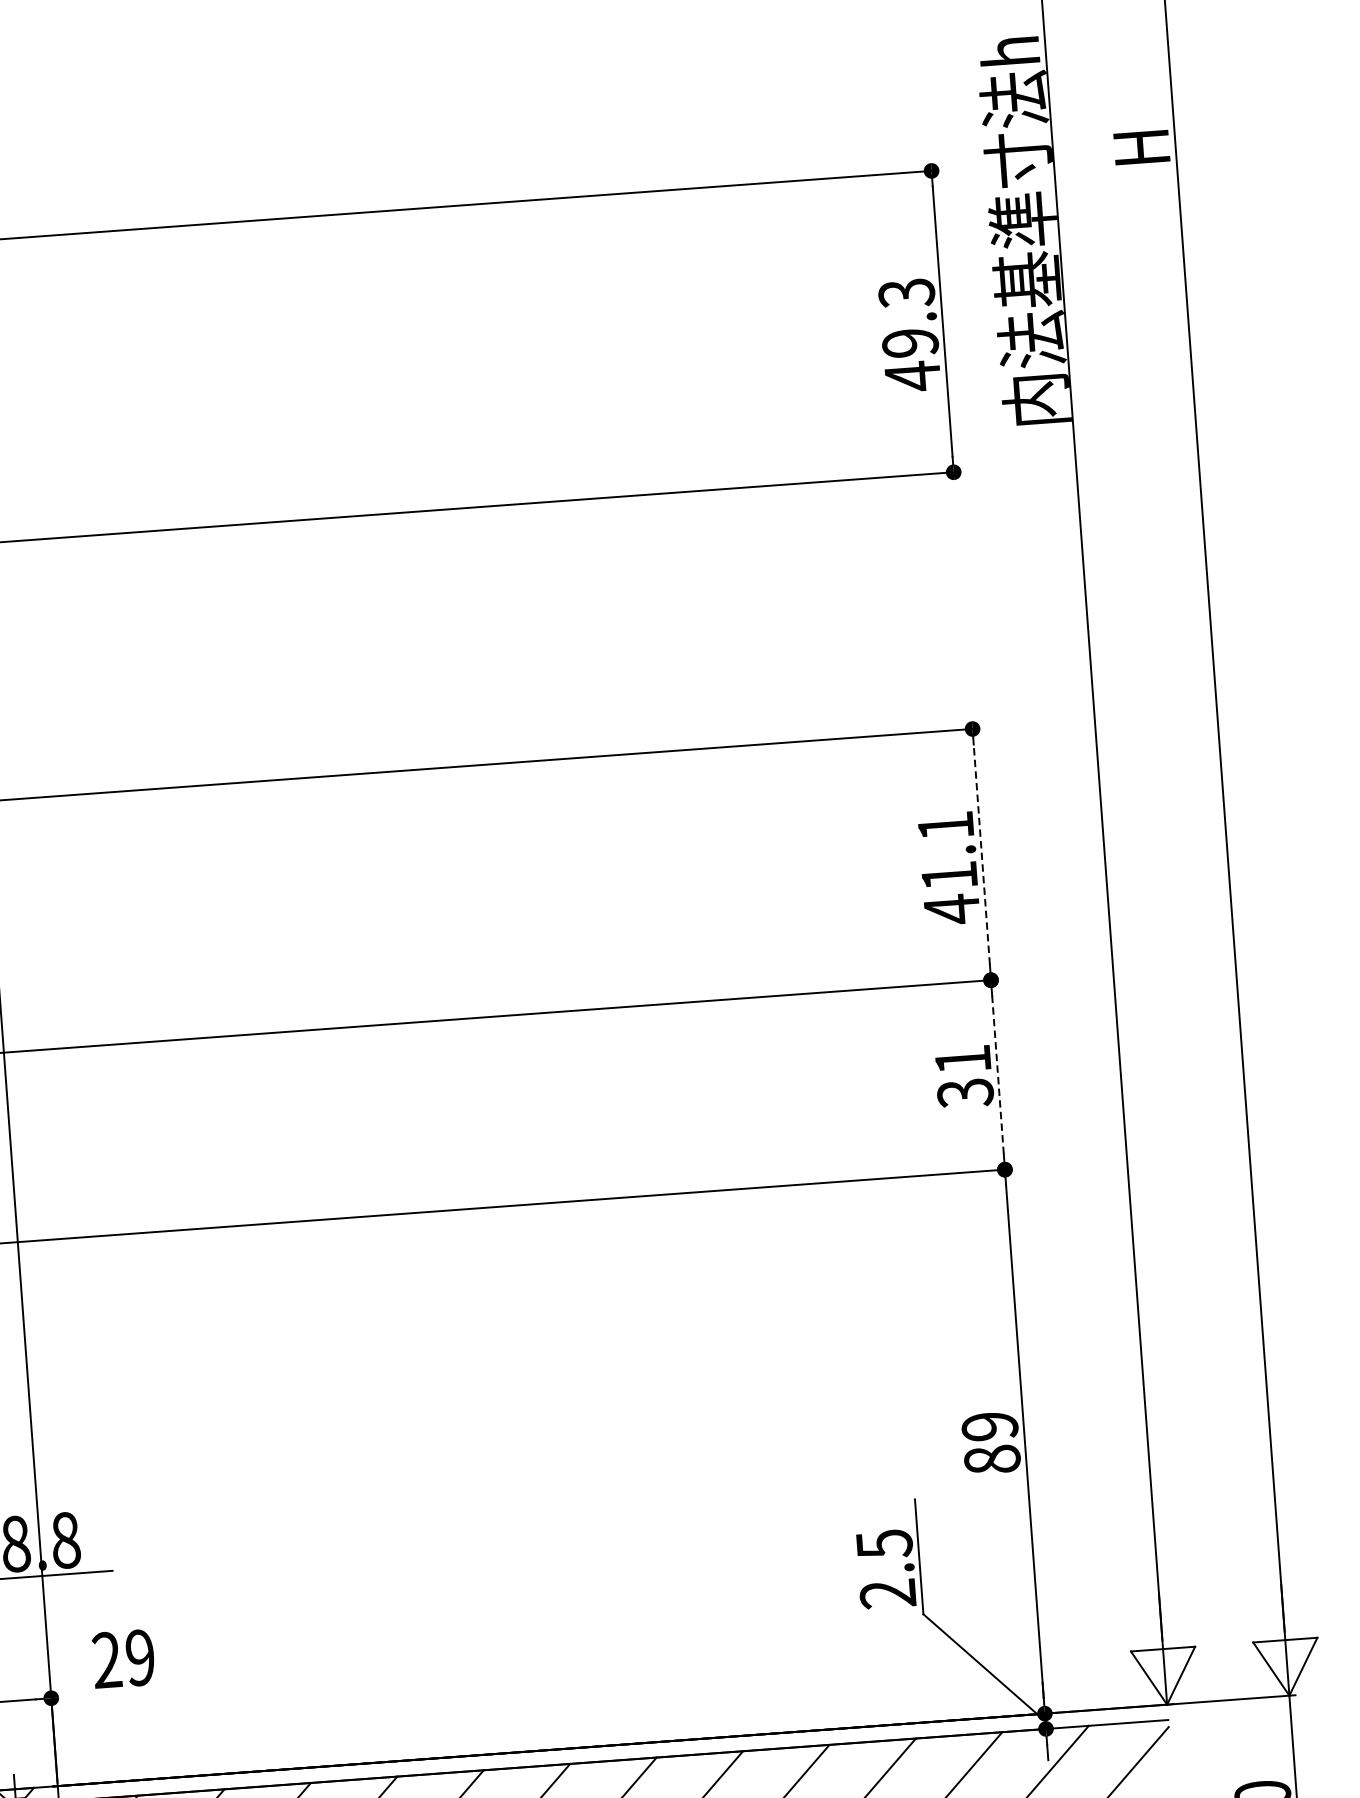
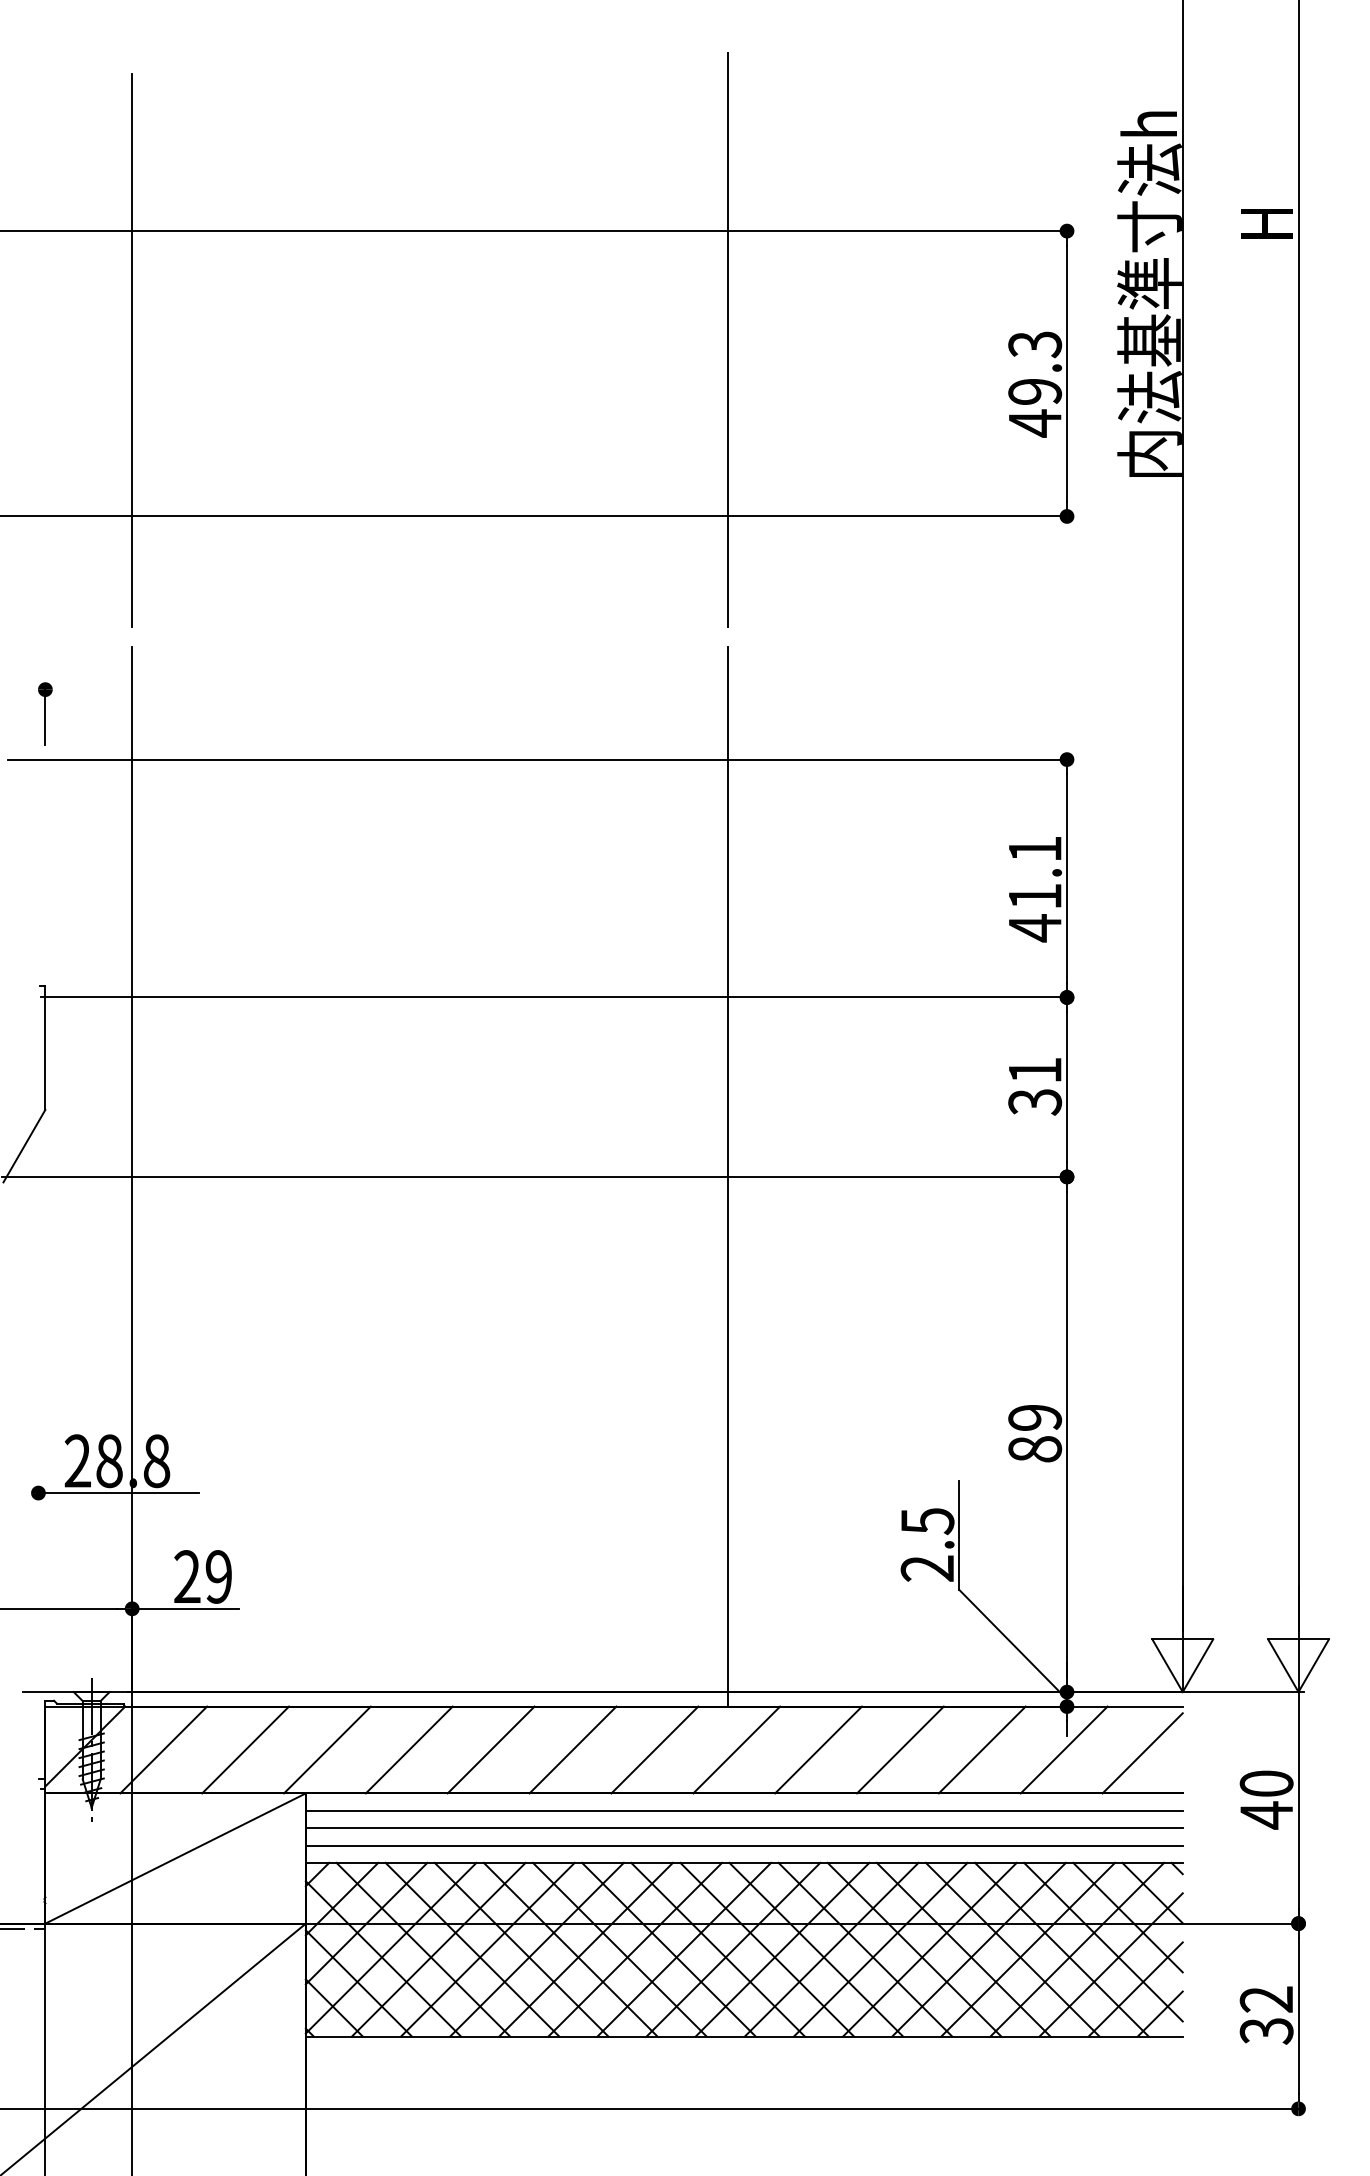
line: (582, 311) -> (728, 339), added
line: (982, 854) -> (1067, 878), dashed -> solid
line: (998, 1075) -> (1067, 1087), dashed -> solid
line: (647, 1195) -> (728, 1176), added
line: (107, 1693) -> (185, 1608), added

